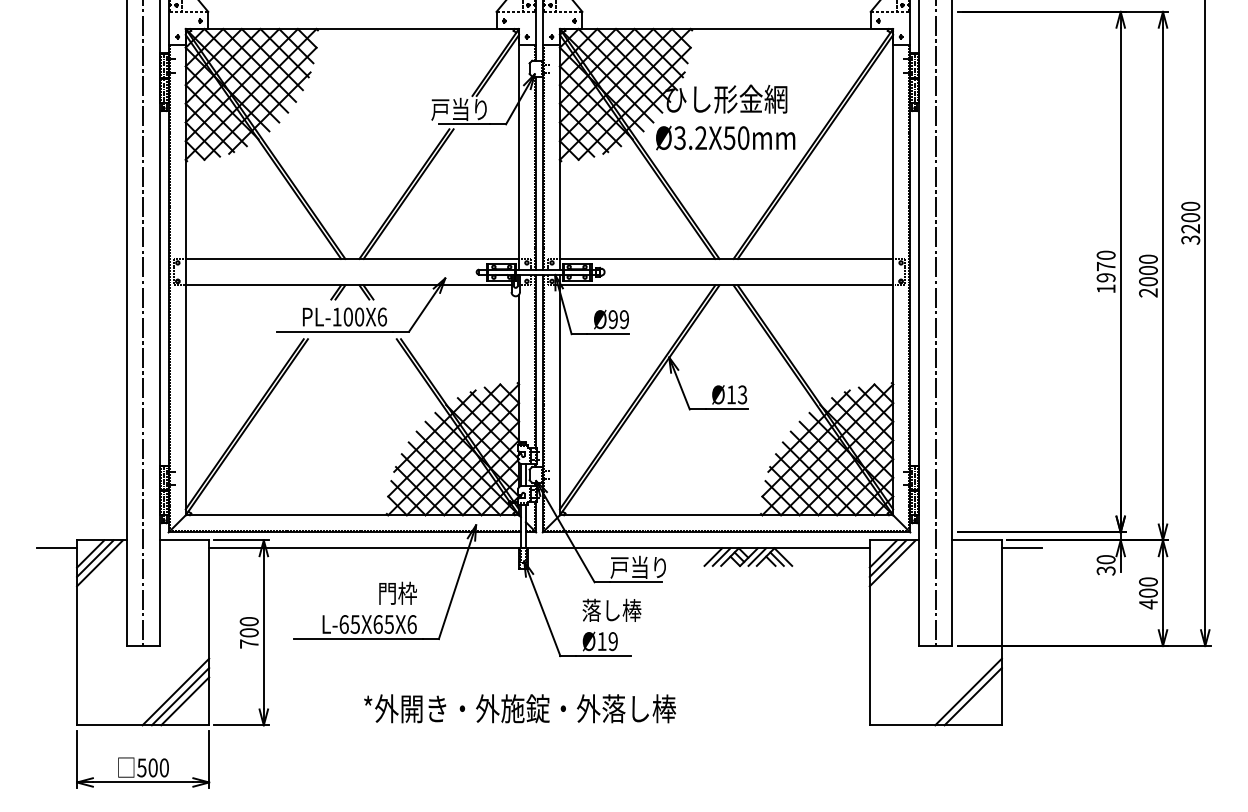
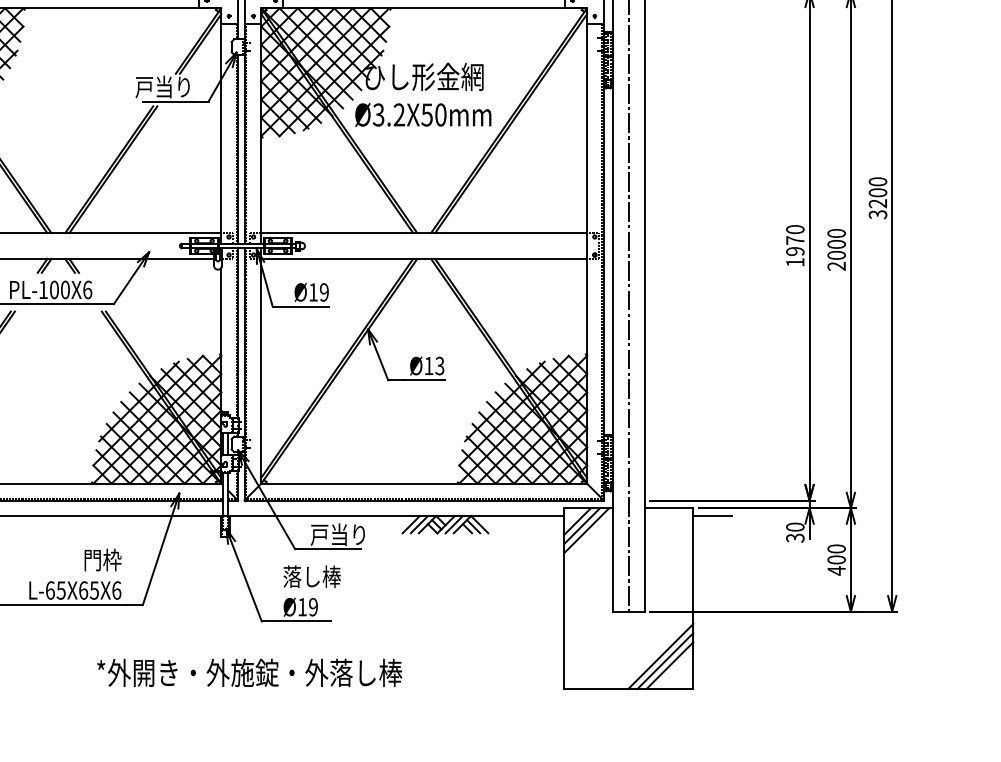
text: (612, 319) -> (312, 292), Ø99 -> Ø19
line: (977, 701) -> (669, 665), added
text: (520, 708) -> (250, 672), moved

